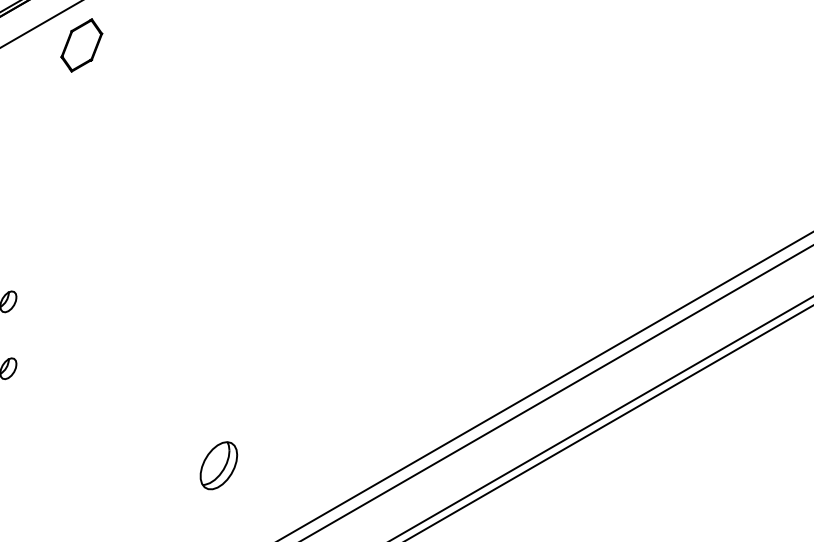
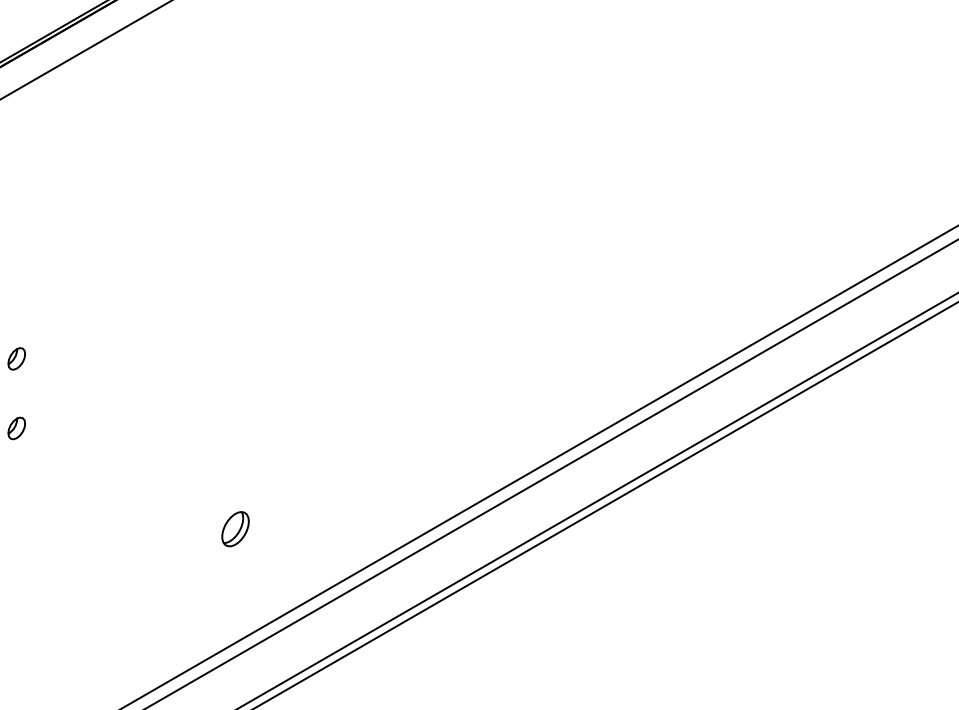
part: (81, 45) -> (92, 92), removed
part: (218, 464) -> (235, 528), size x0.7

